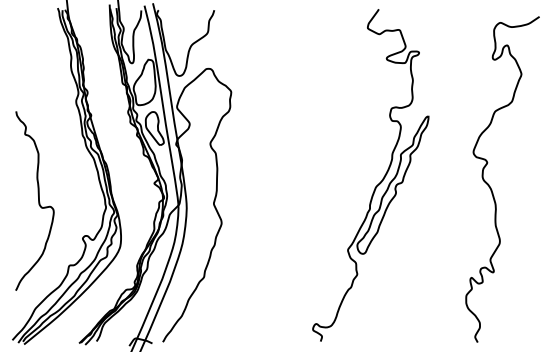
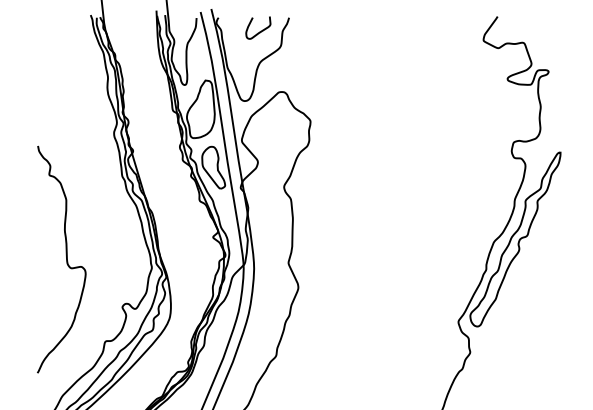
curve: (191, 20) -> (260, 30), added

